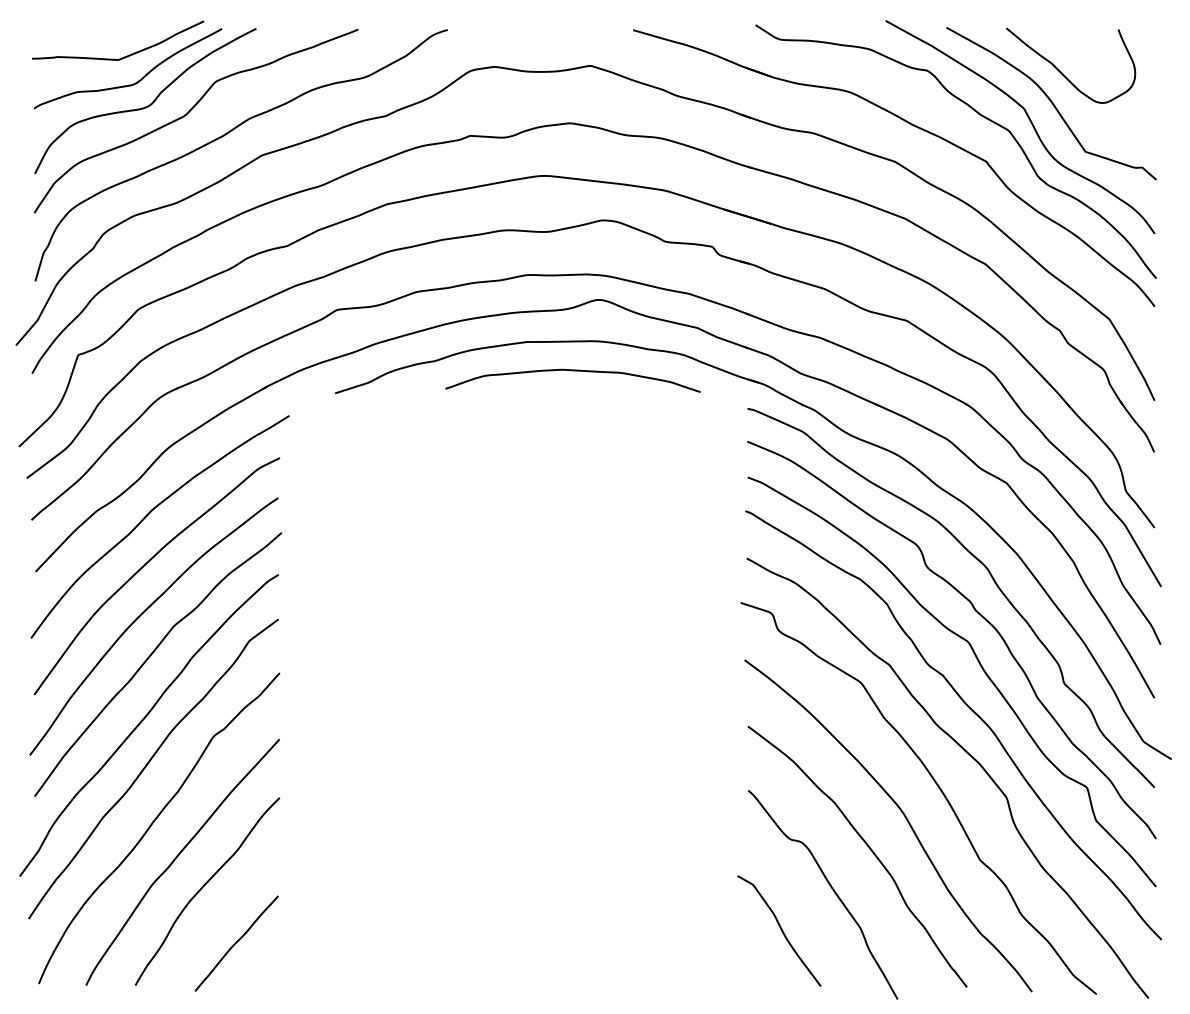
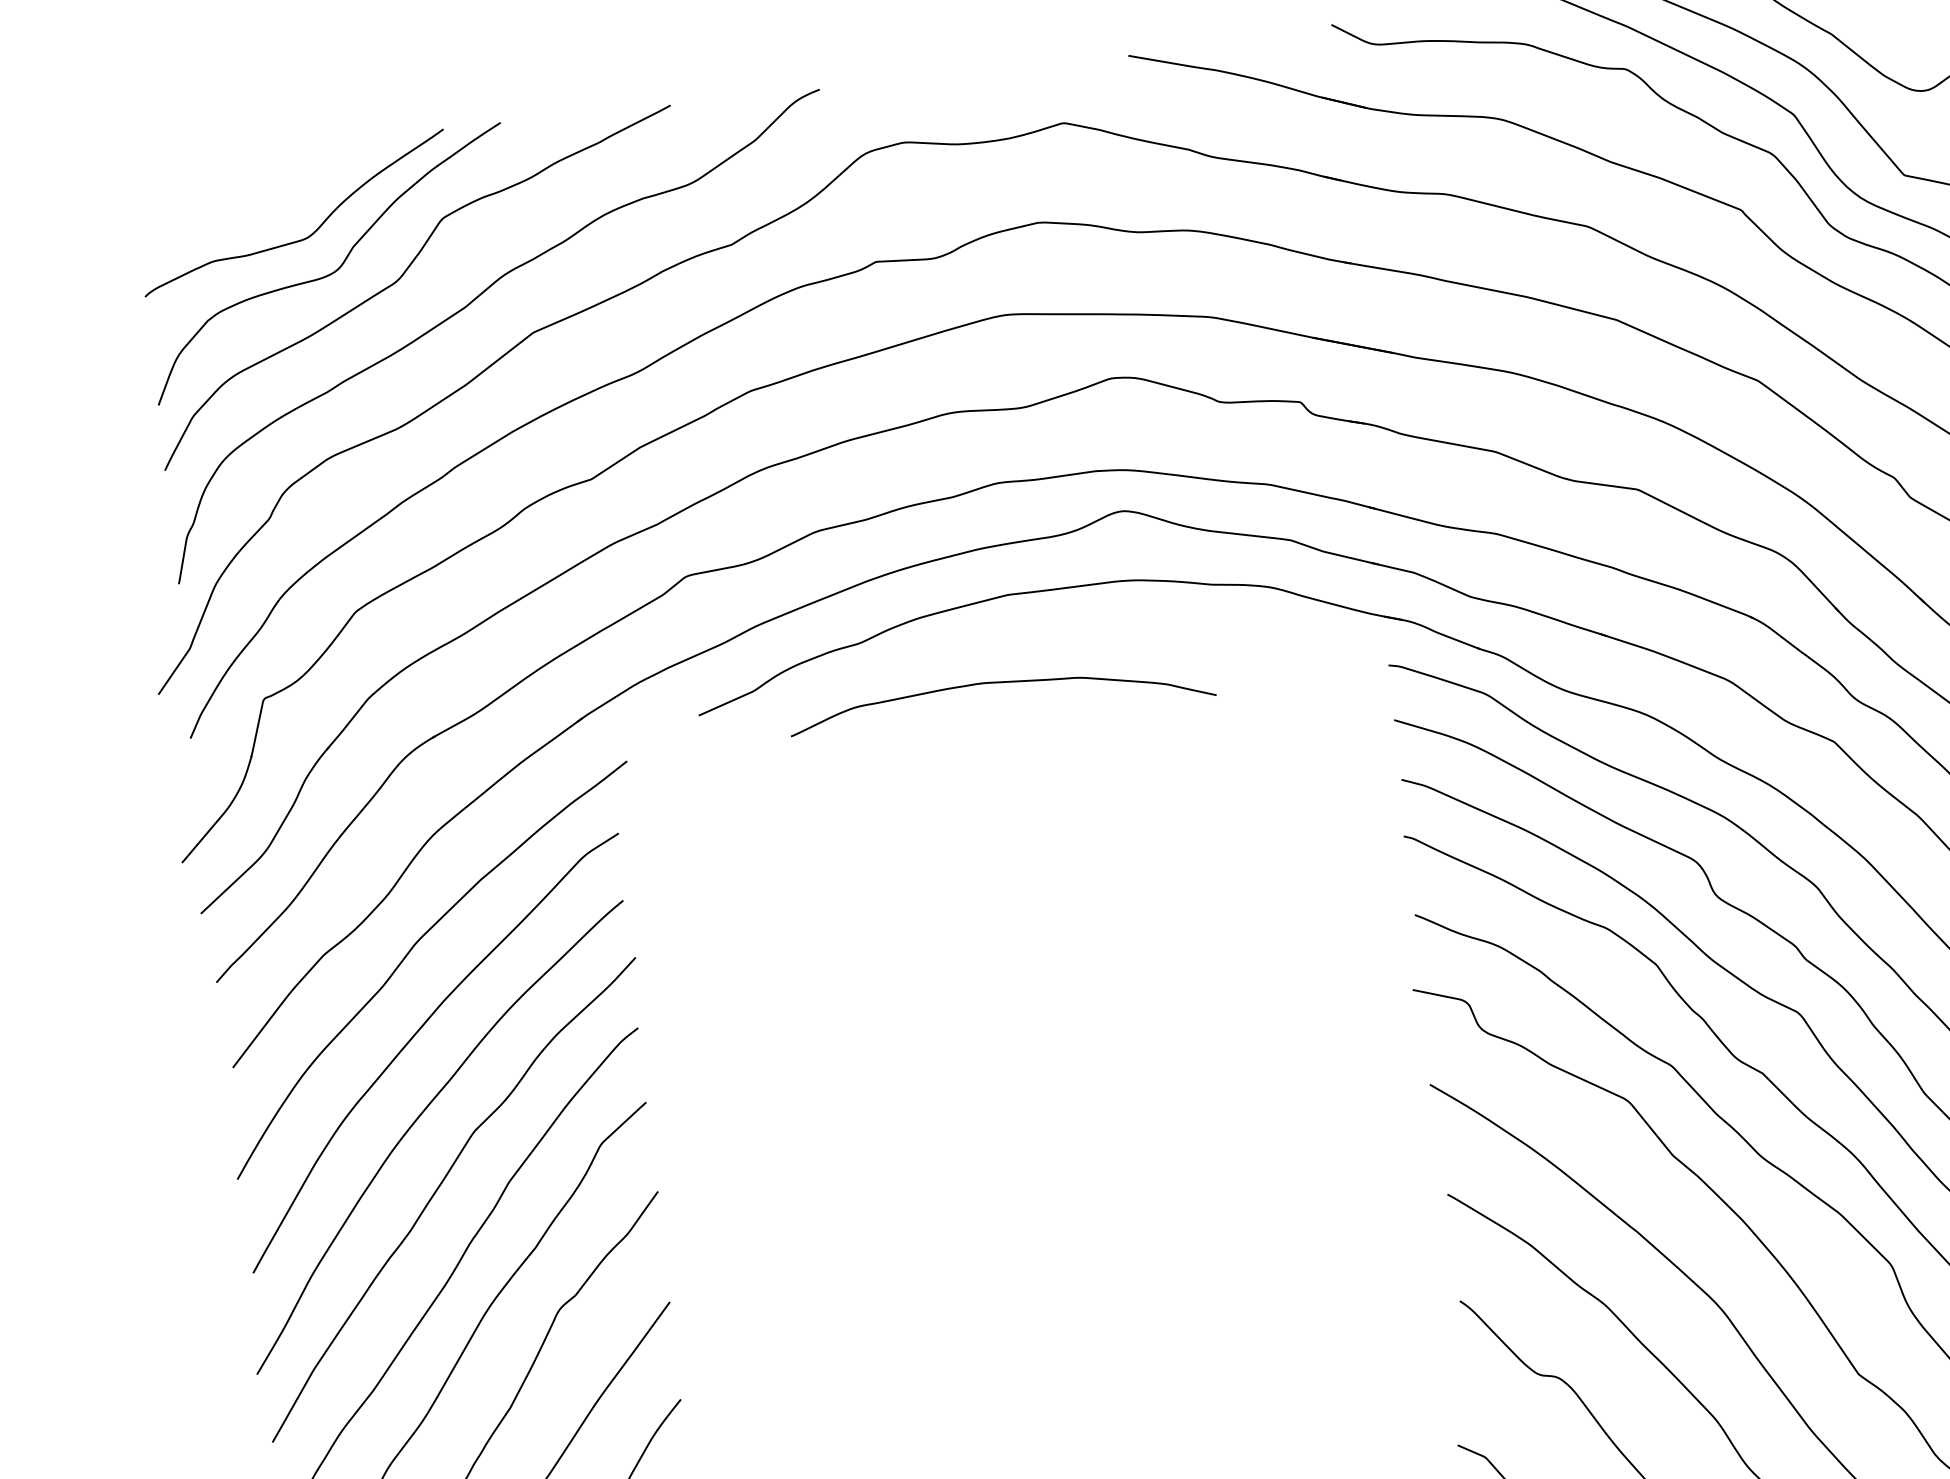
curve: (126, 55) -> (289, 191), removed
curve: (572, 371) -> (999, 684), moved

